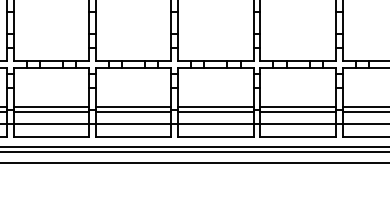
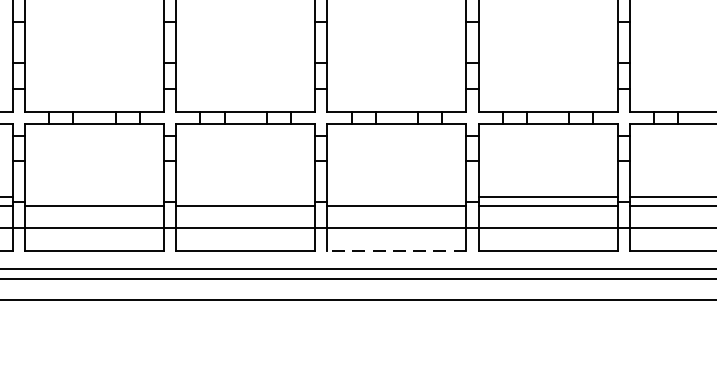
line: (51, 107) -> (94, 197), removed
line: (133, 107) -> (245, 197), removed
line: (215, 107) -> (396, 197), removed
line: (215, 136) -> (396, 250), solid -> dashed

